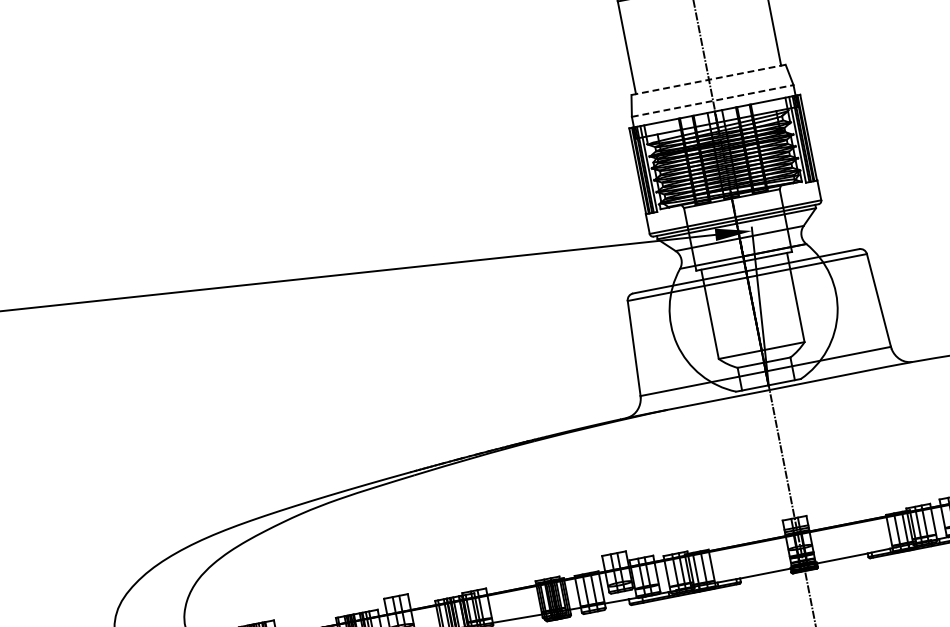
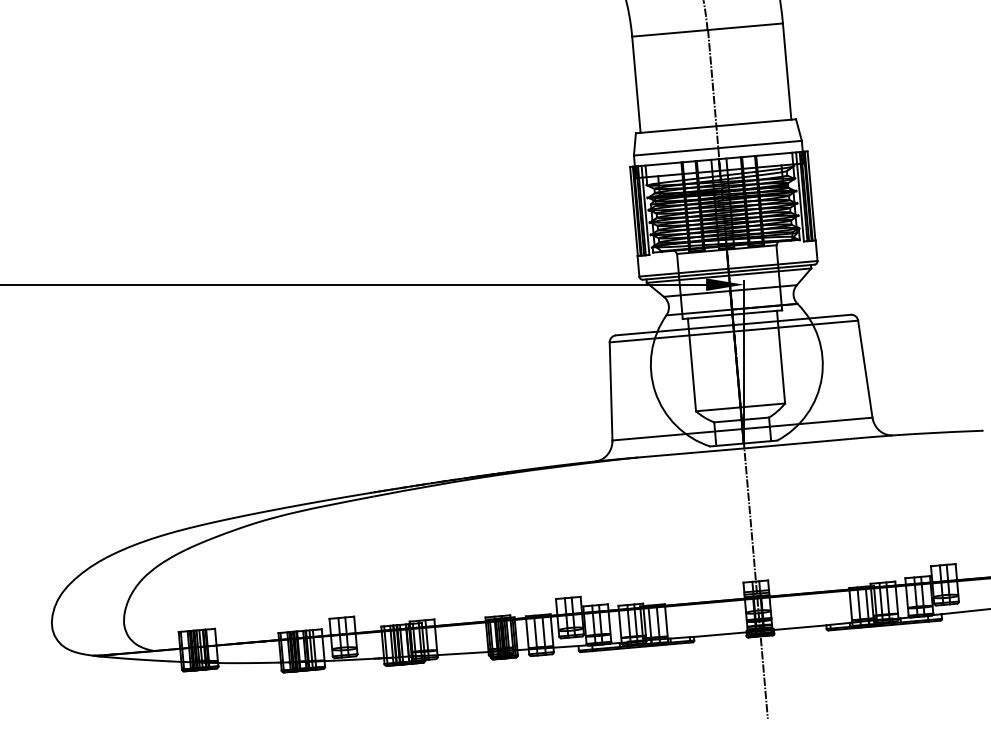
line: (709, 80) -> (716, 126), dashed -> solid
line: (713, 101) -> (718, 148), dashed -> solid

